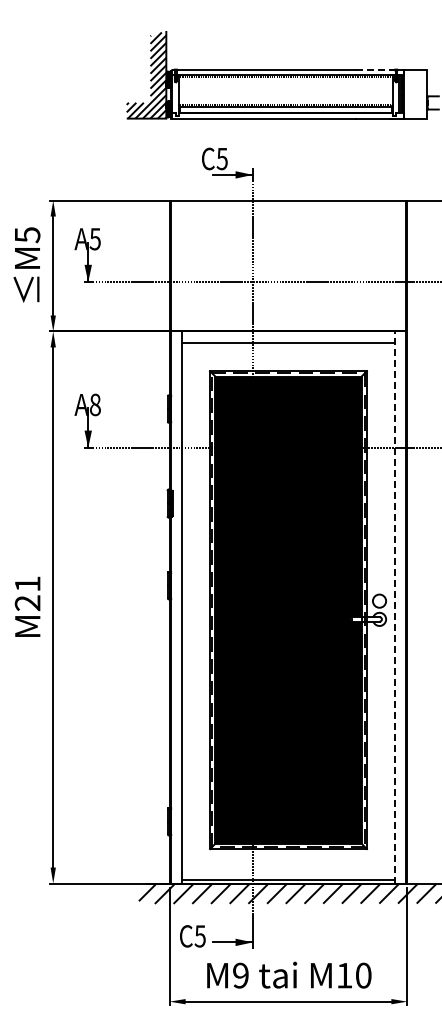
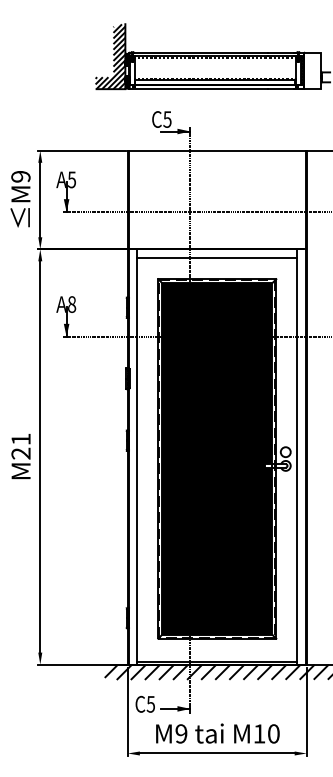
line: (376, 69) -> (283, 52), dashed -> solid
text: (27, 235) -> (20, 177), M5 -> M9
line: (394, 607) -> (297, 456), dashed -> solid

